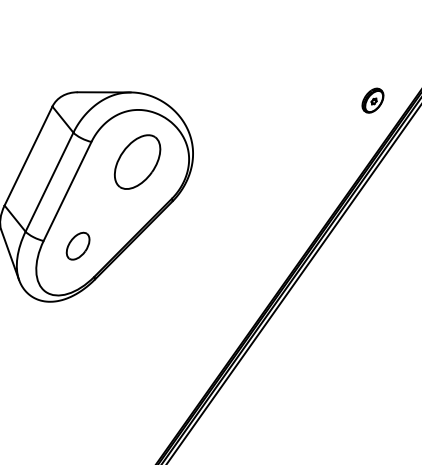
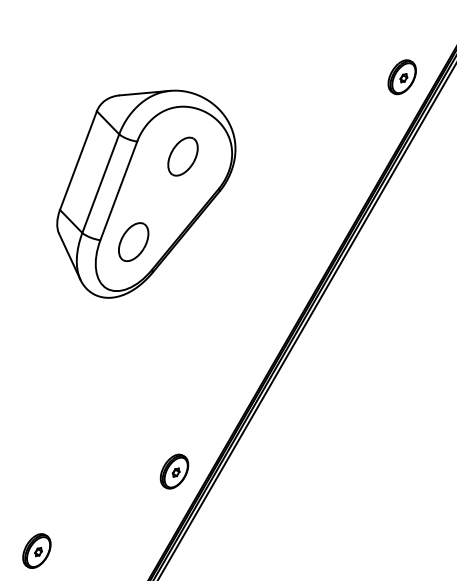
part: (372, 100) -> (401, 77), size x1.43
part: (137, 161) -> (182, 156), size x0.71
part: (77, 246) -> (133, 242), size x1.43

